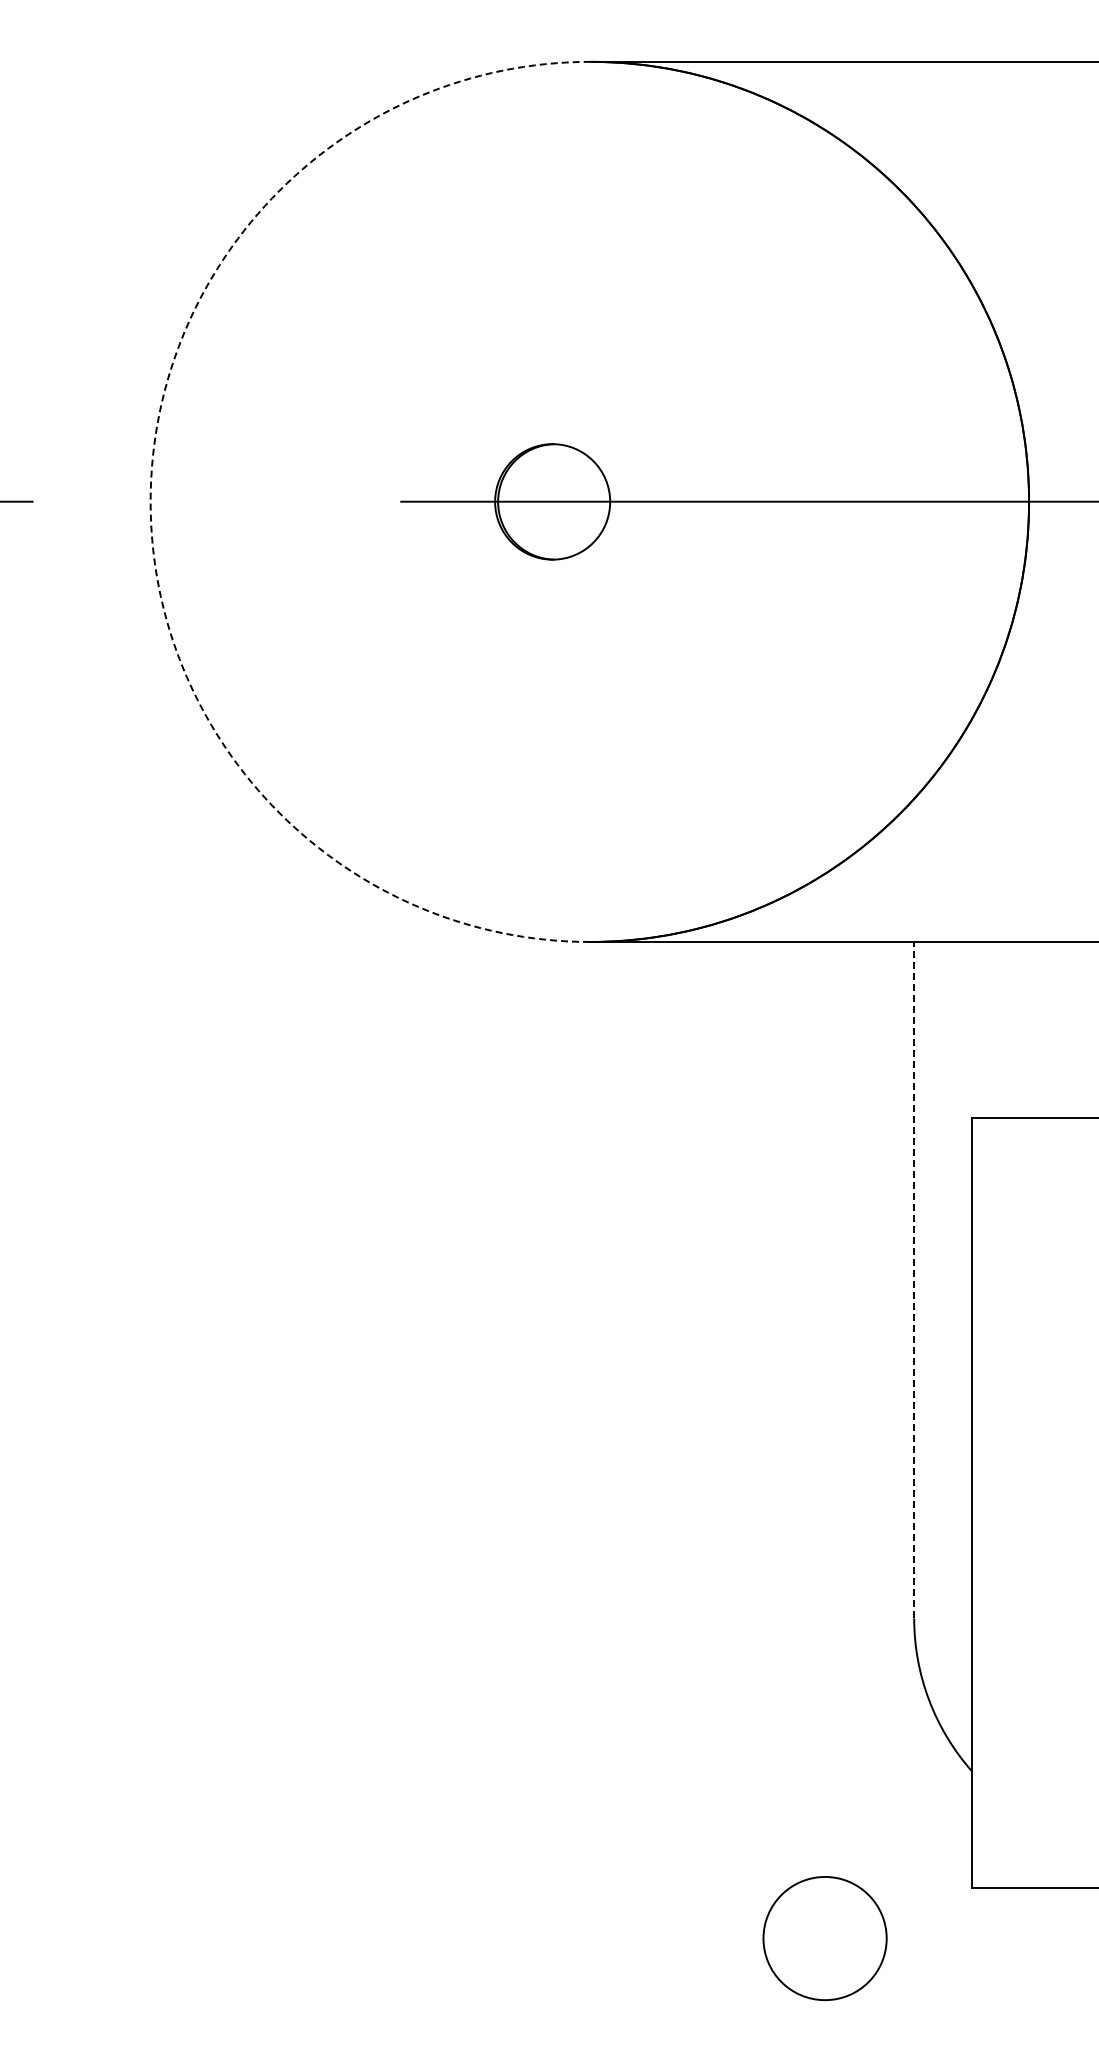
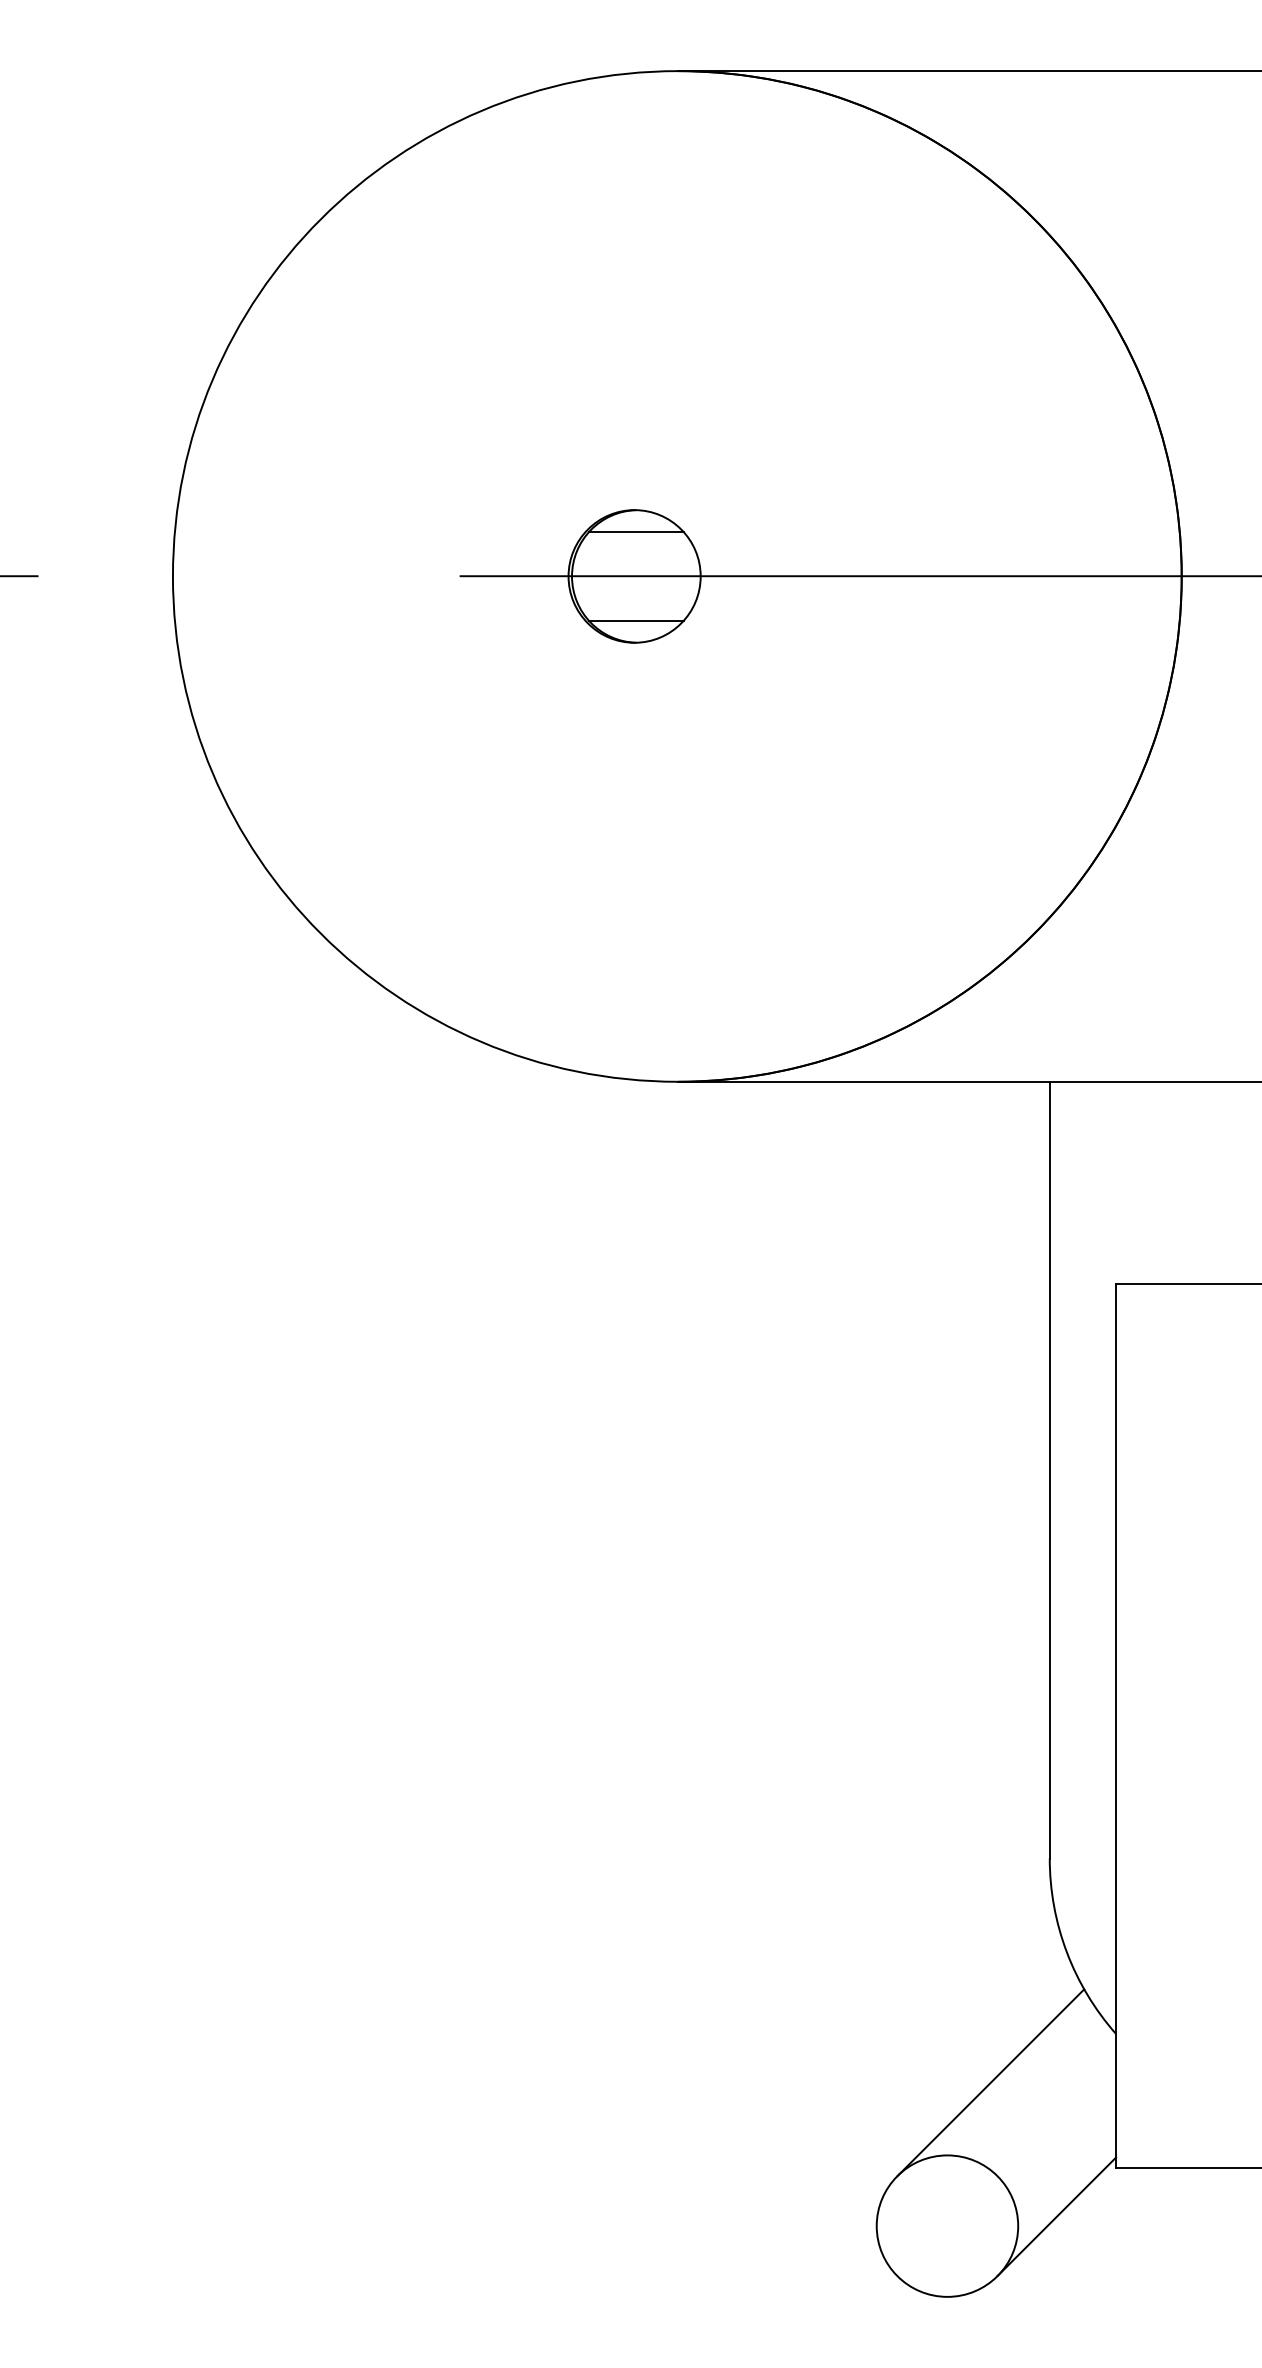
line: (553, 463) -> (635, 532), added
arc: (150, 501) -> (172, 575), dashed -> solid
line: (553, 540) -> (635, 620), added
line: (914, 1279) -> (1050, 1469), dashed -> solid
line: (862, 1813) -> (990, 2082), added
line: (919, 1930) -> (1055, 2216), added

